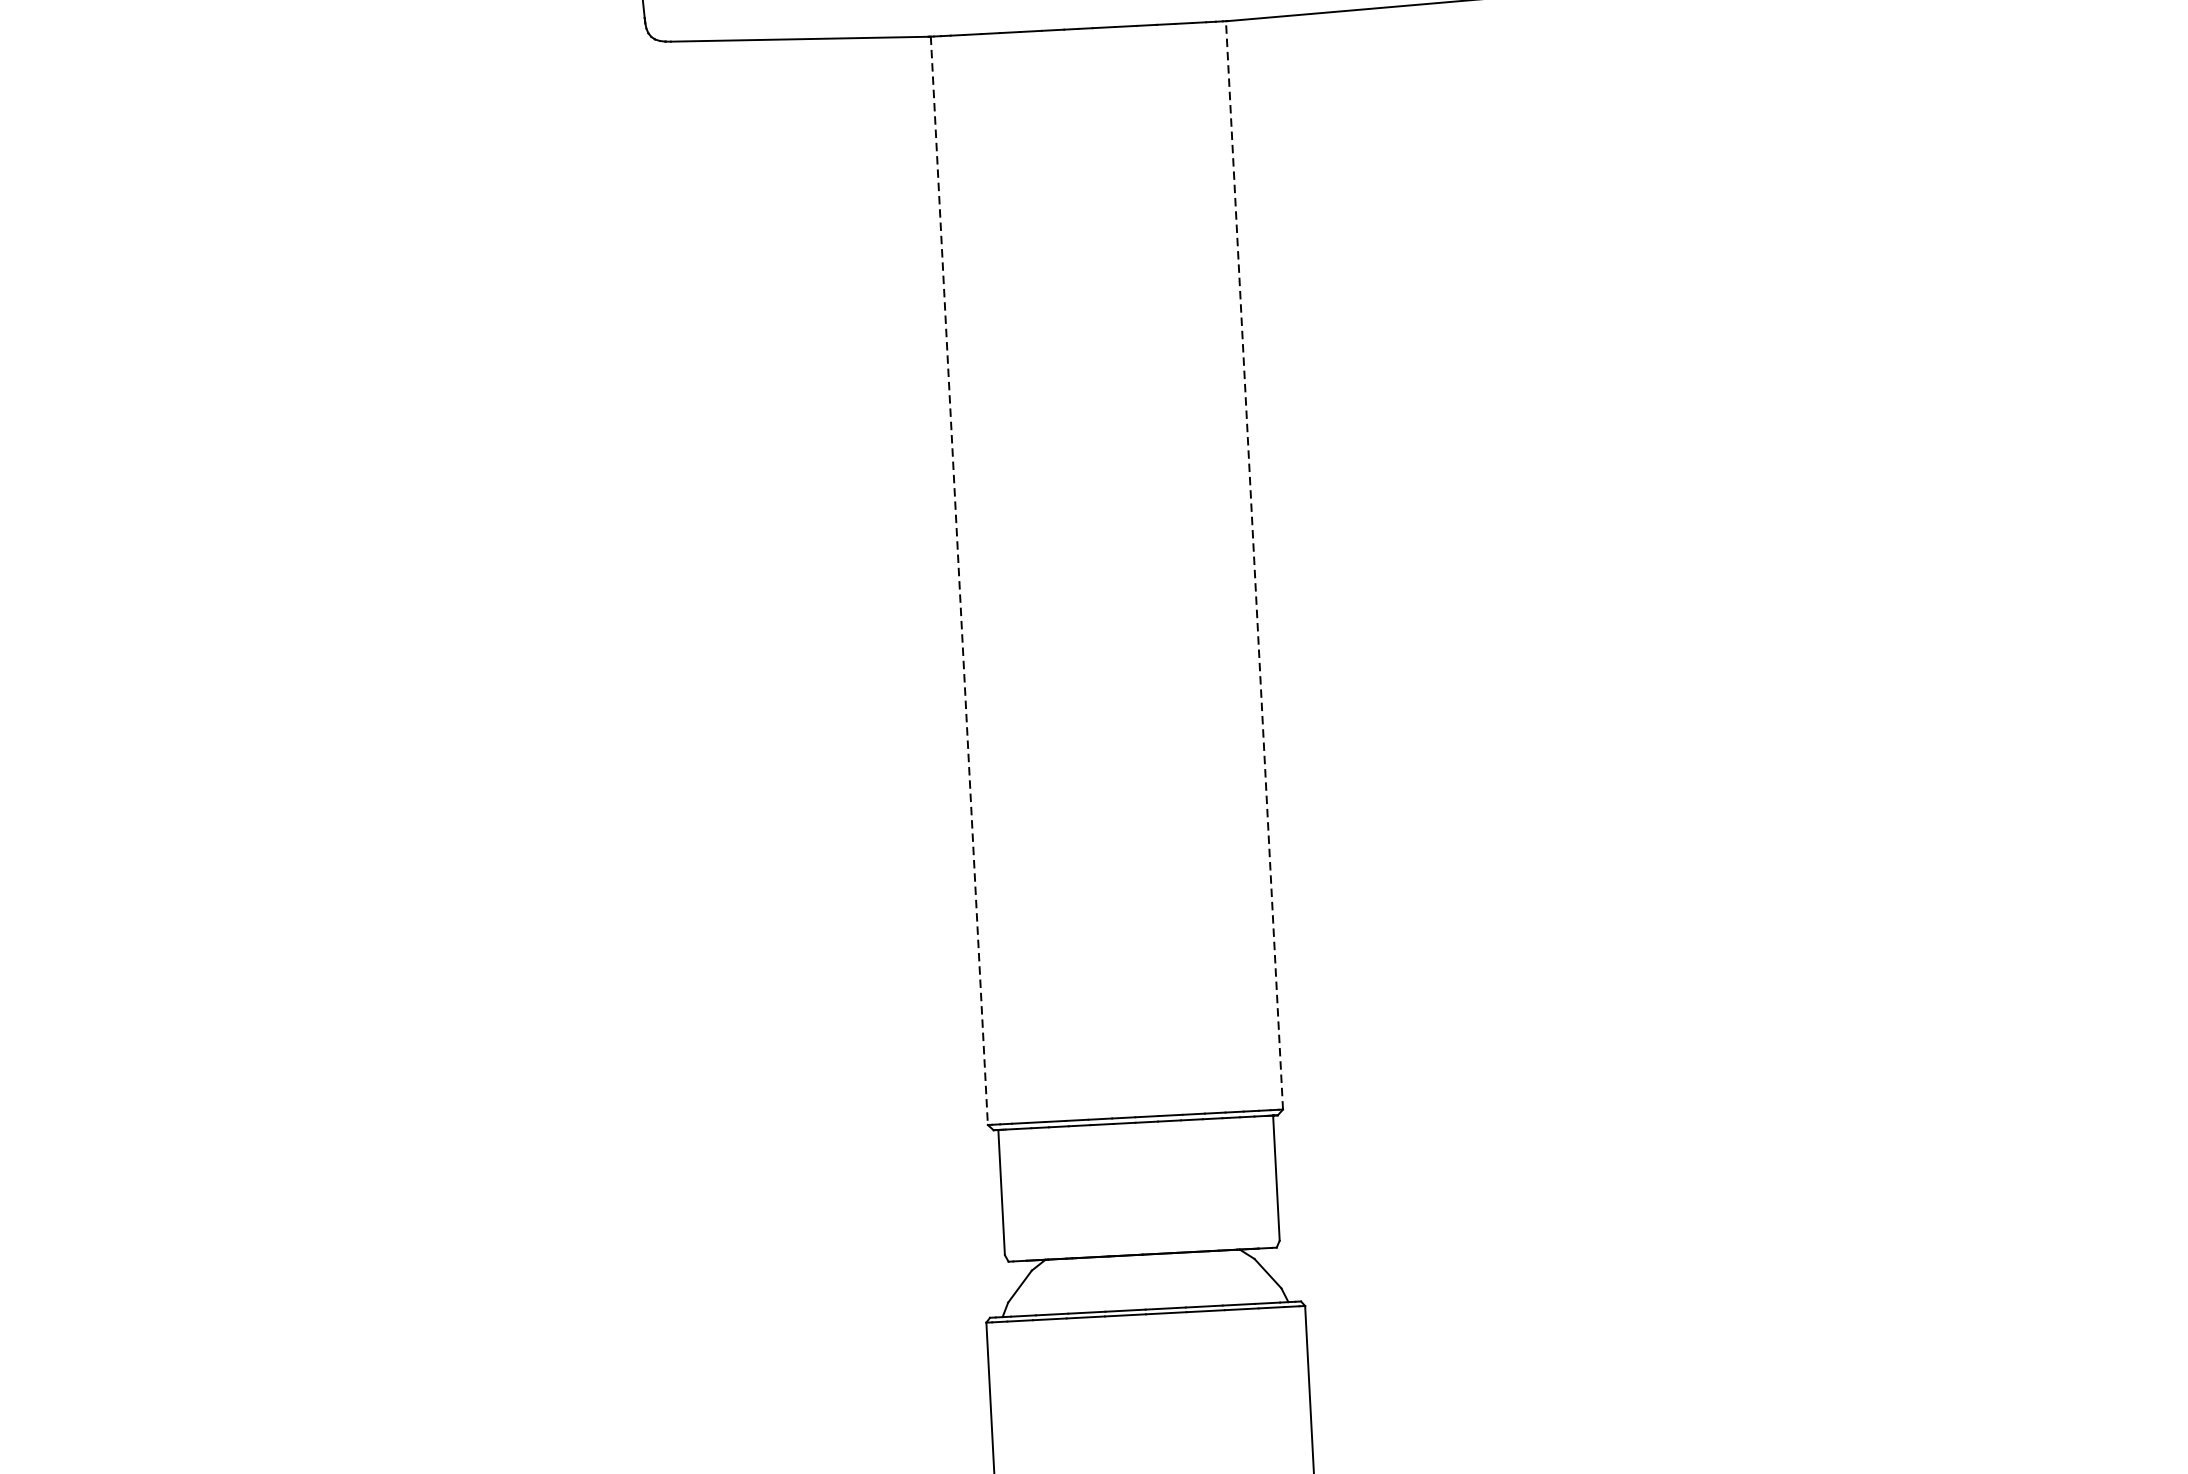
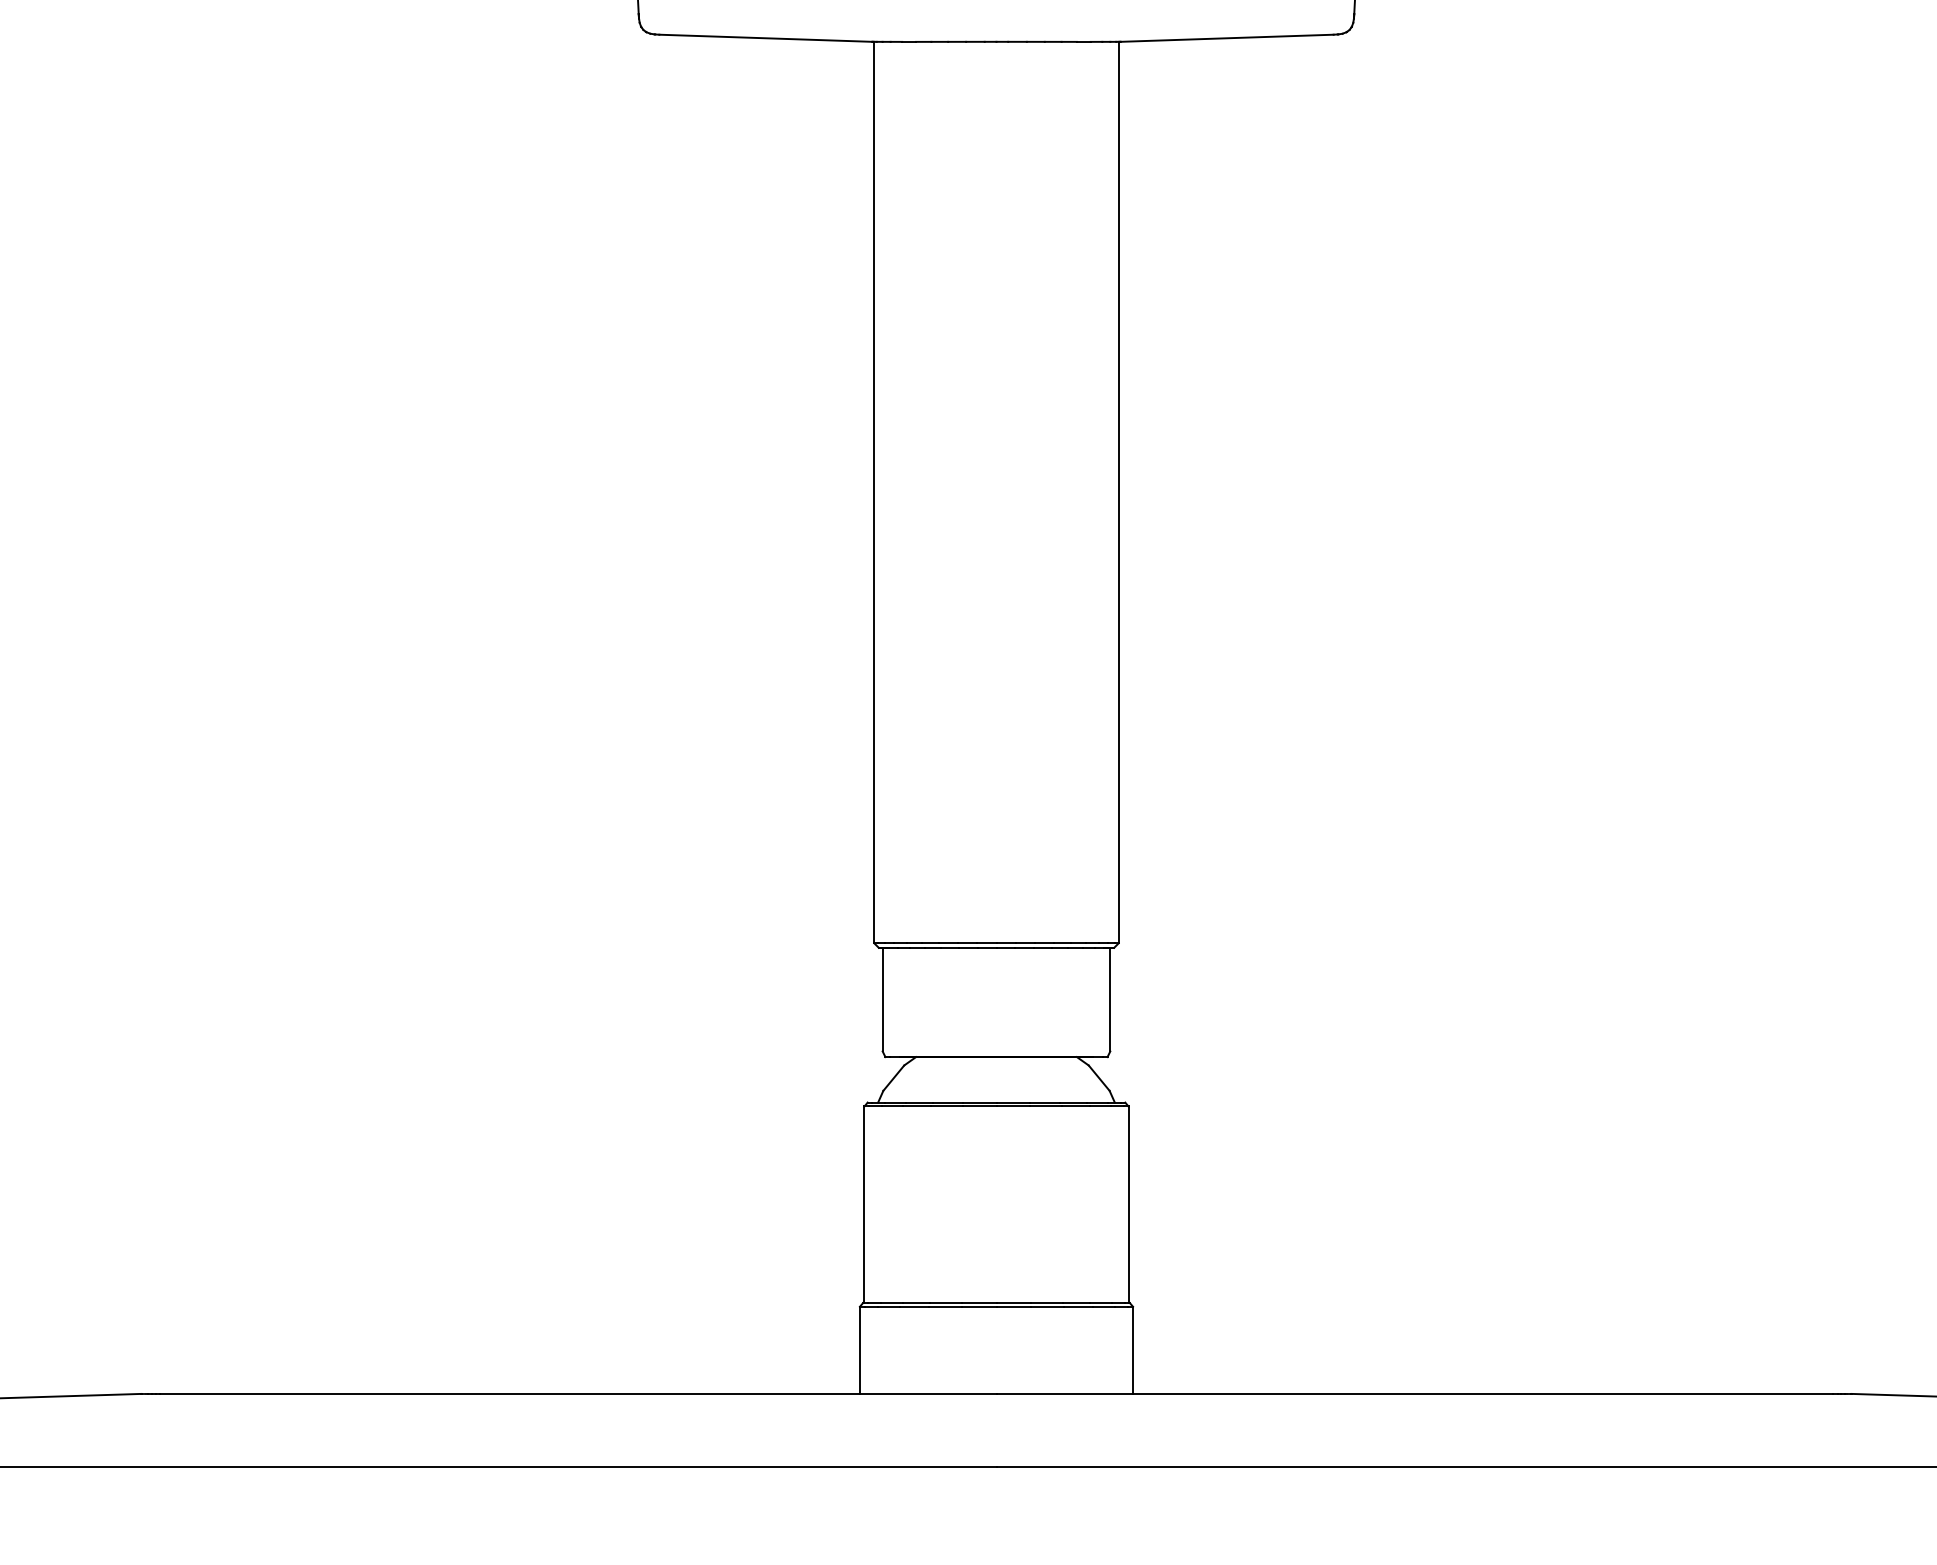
line: (1254, 565) -> (1118, 492), dashed -> solid
line: (959, 580) -> (874, 492), dashed -> solid

